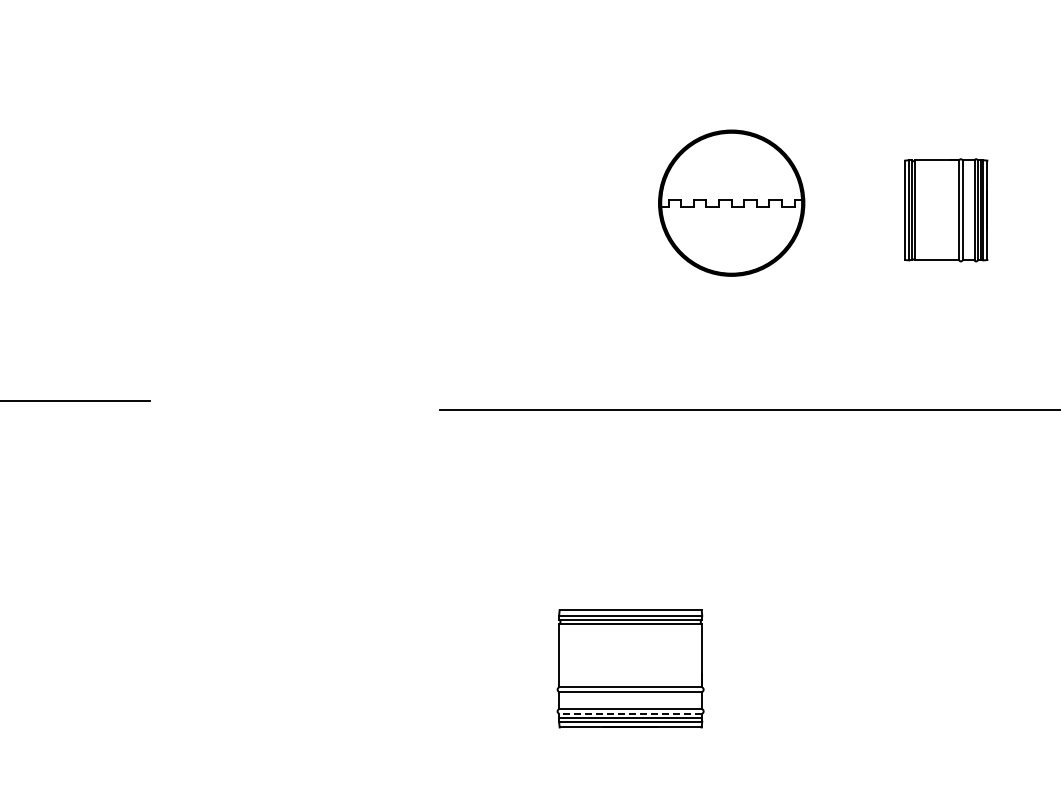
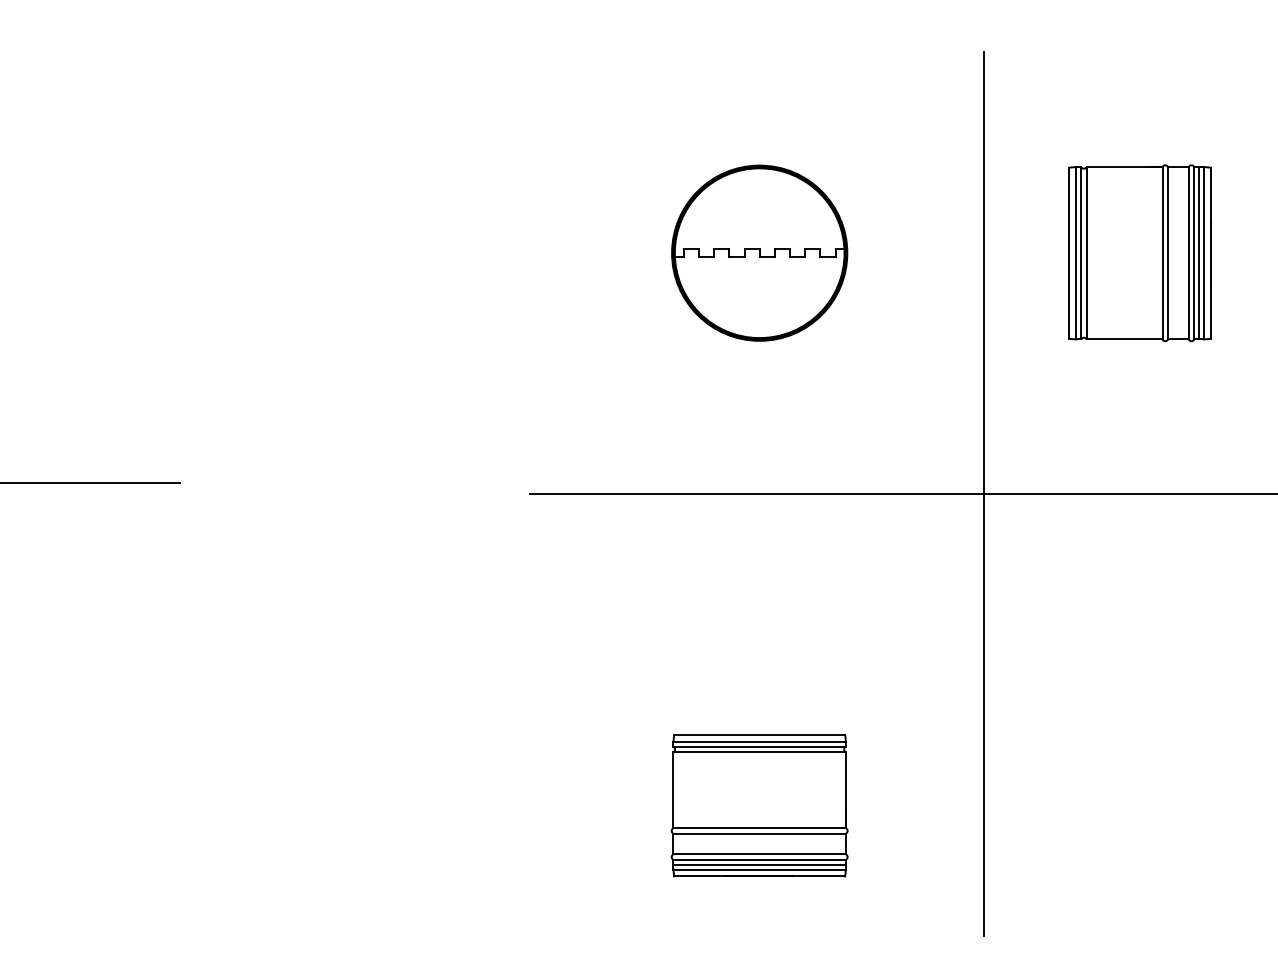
part: (731, 202) -> (759, 252), moved
part: (945, 210) -> (1139, 253), size x1.43
line: (816, 409) -> (983, 493), added
line: (630, 713) -> (759, 859), dashed -> solid

